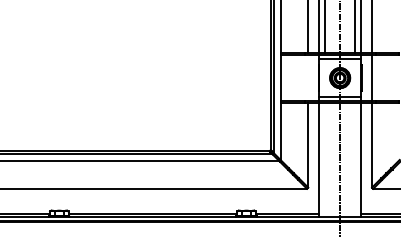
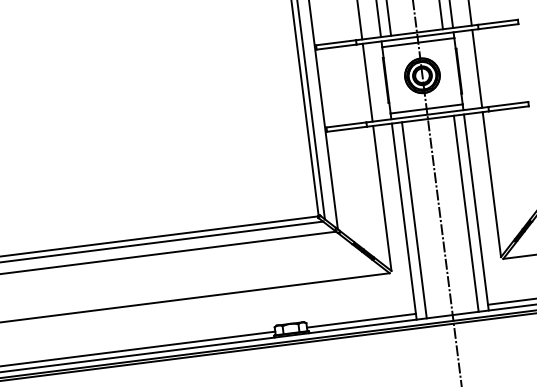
line: (308, 77) -> (367, 81), added
line: (325, 160) -> (415, 220), added
line: (355, 160) -> (466, 214), added

